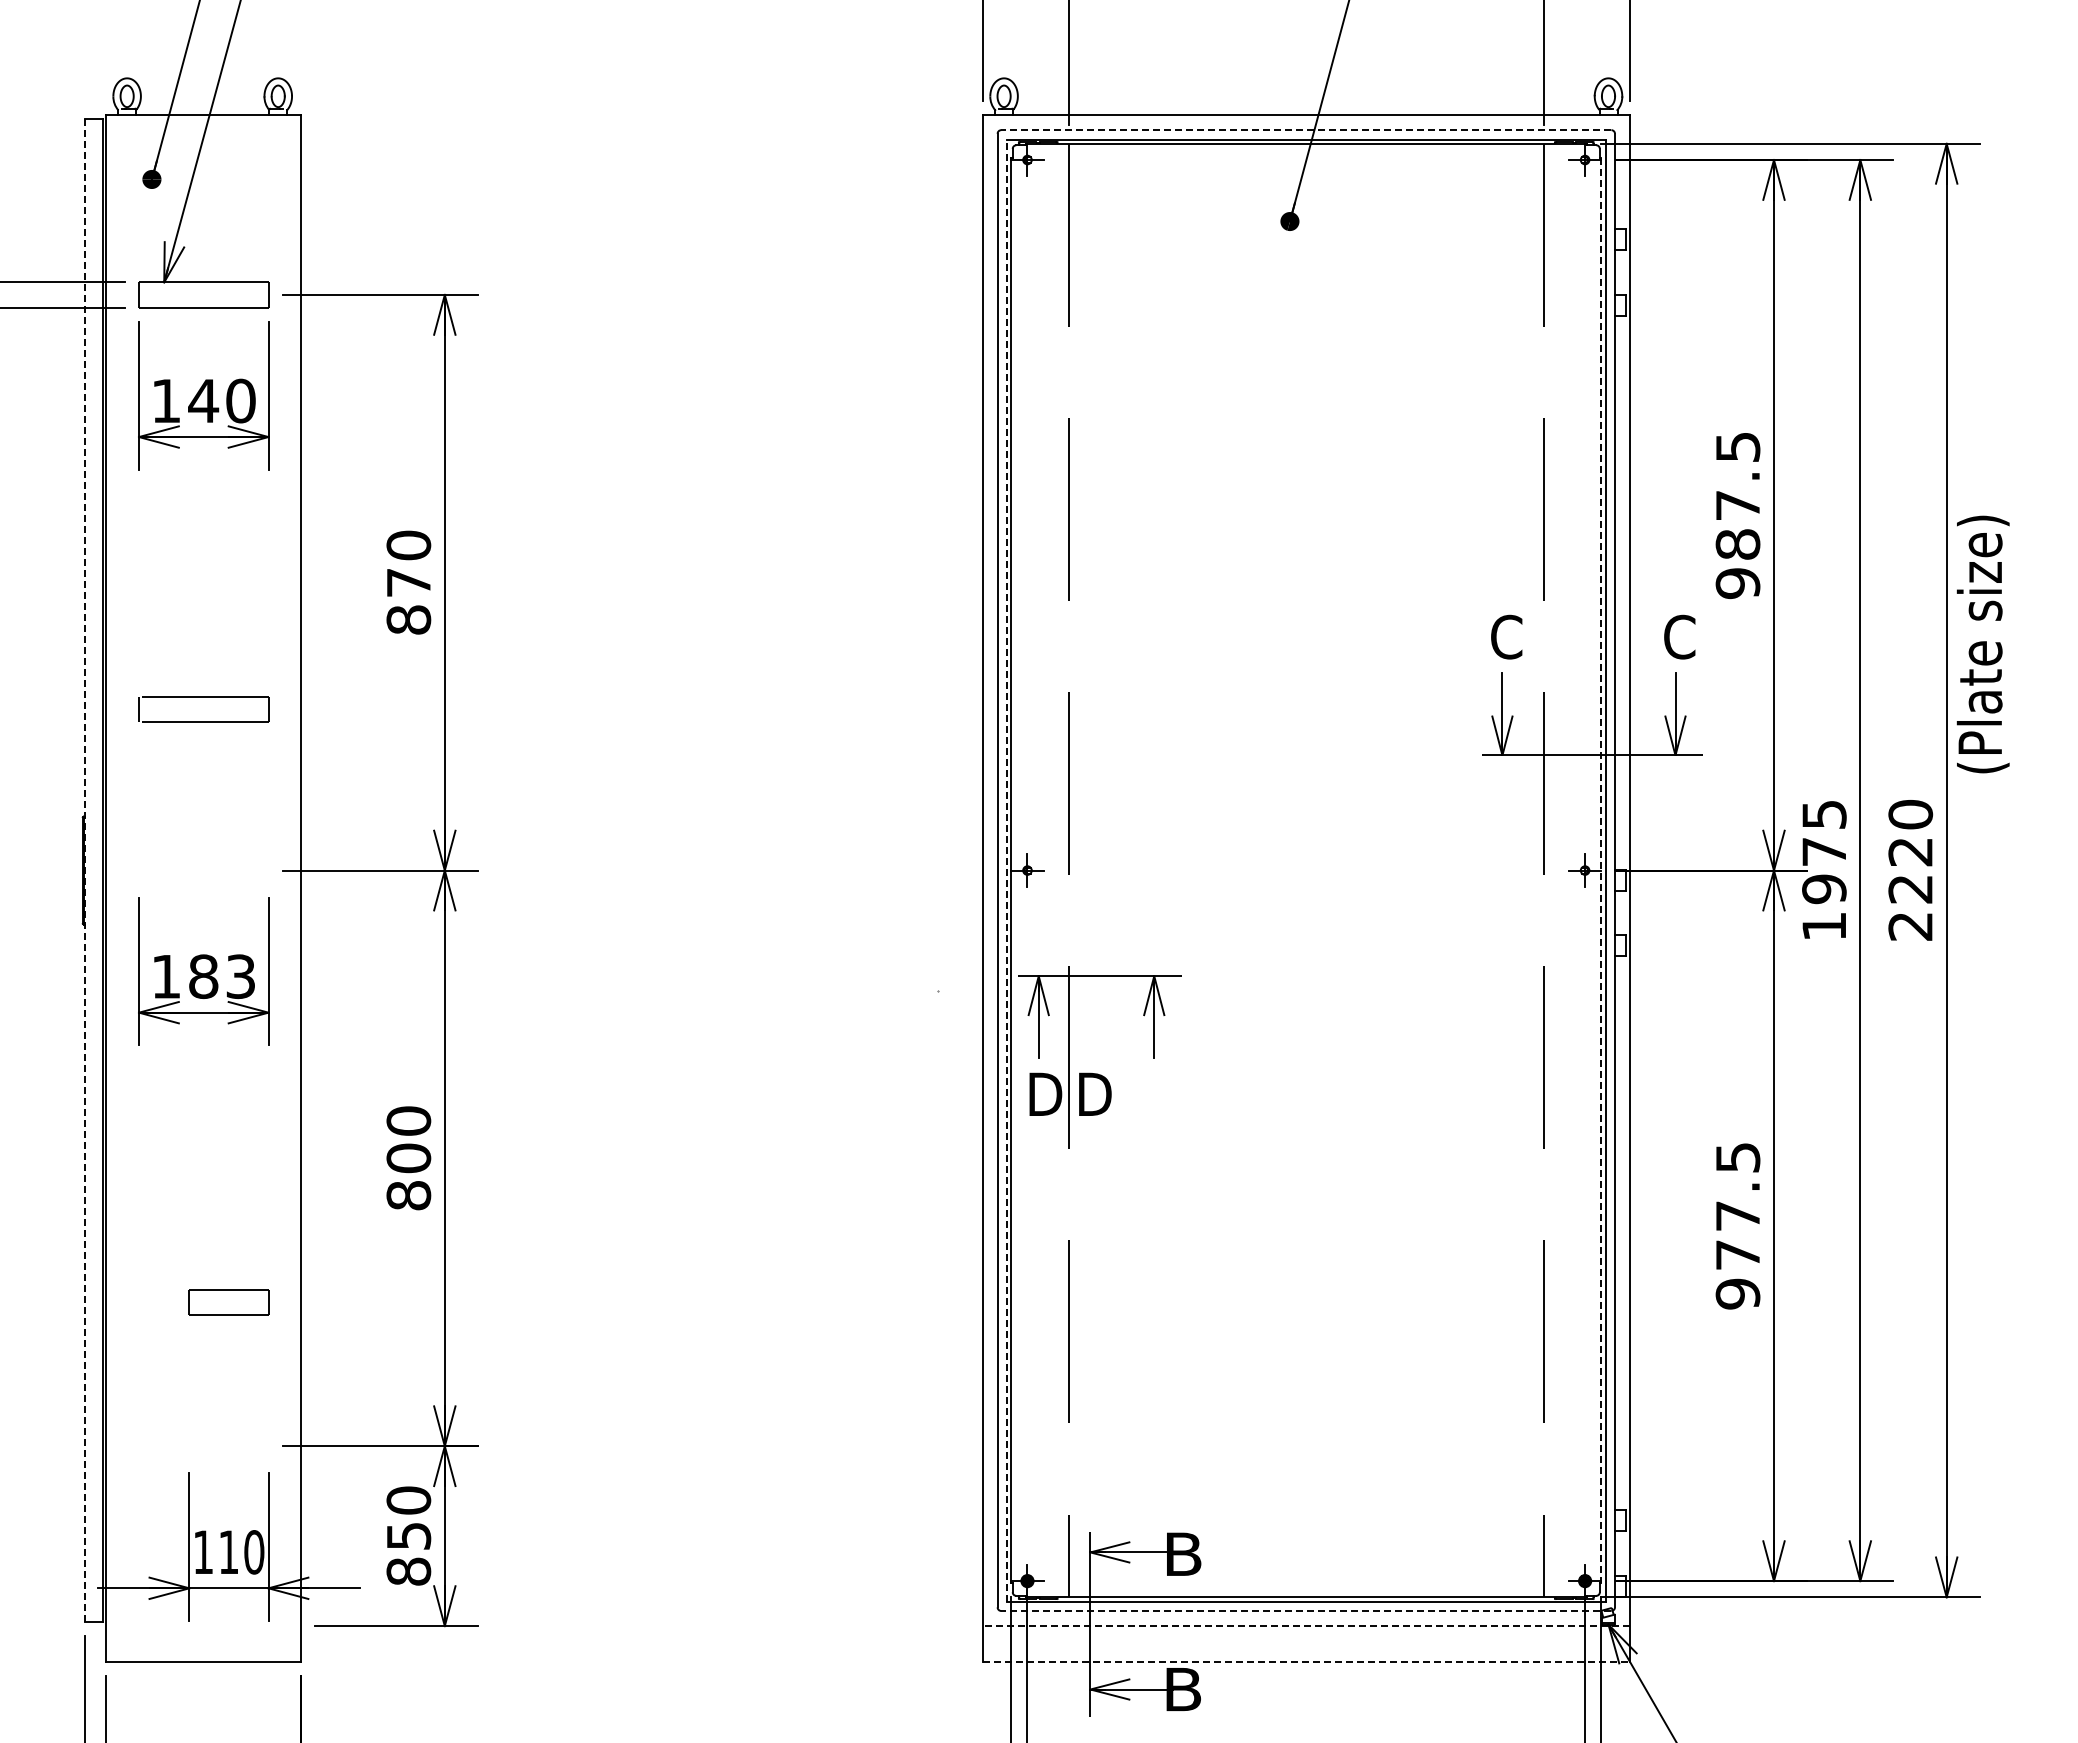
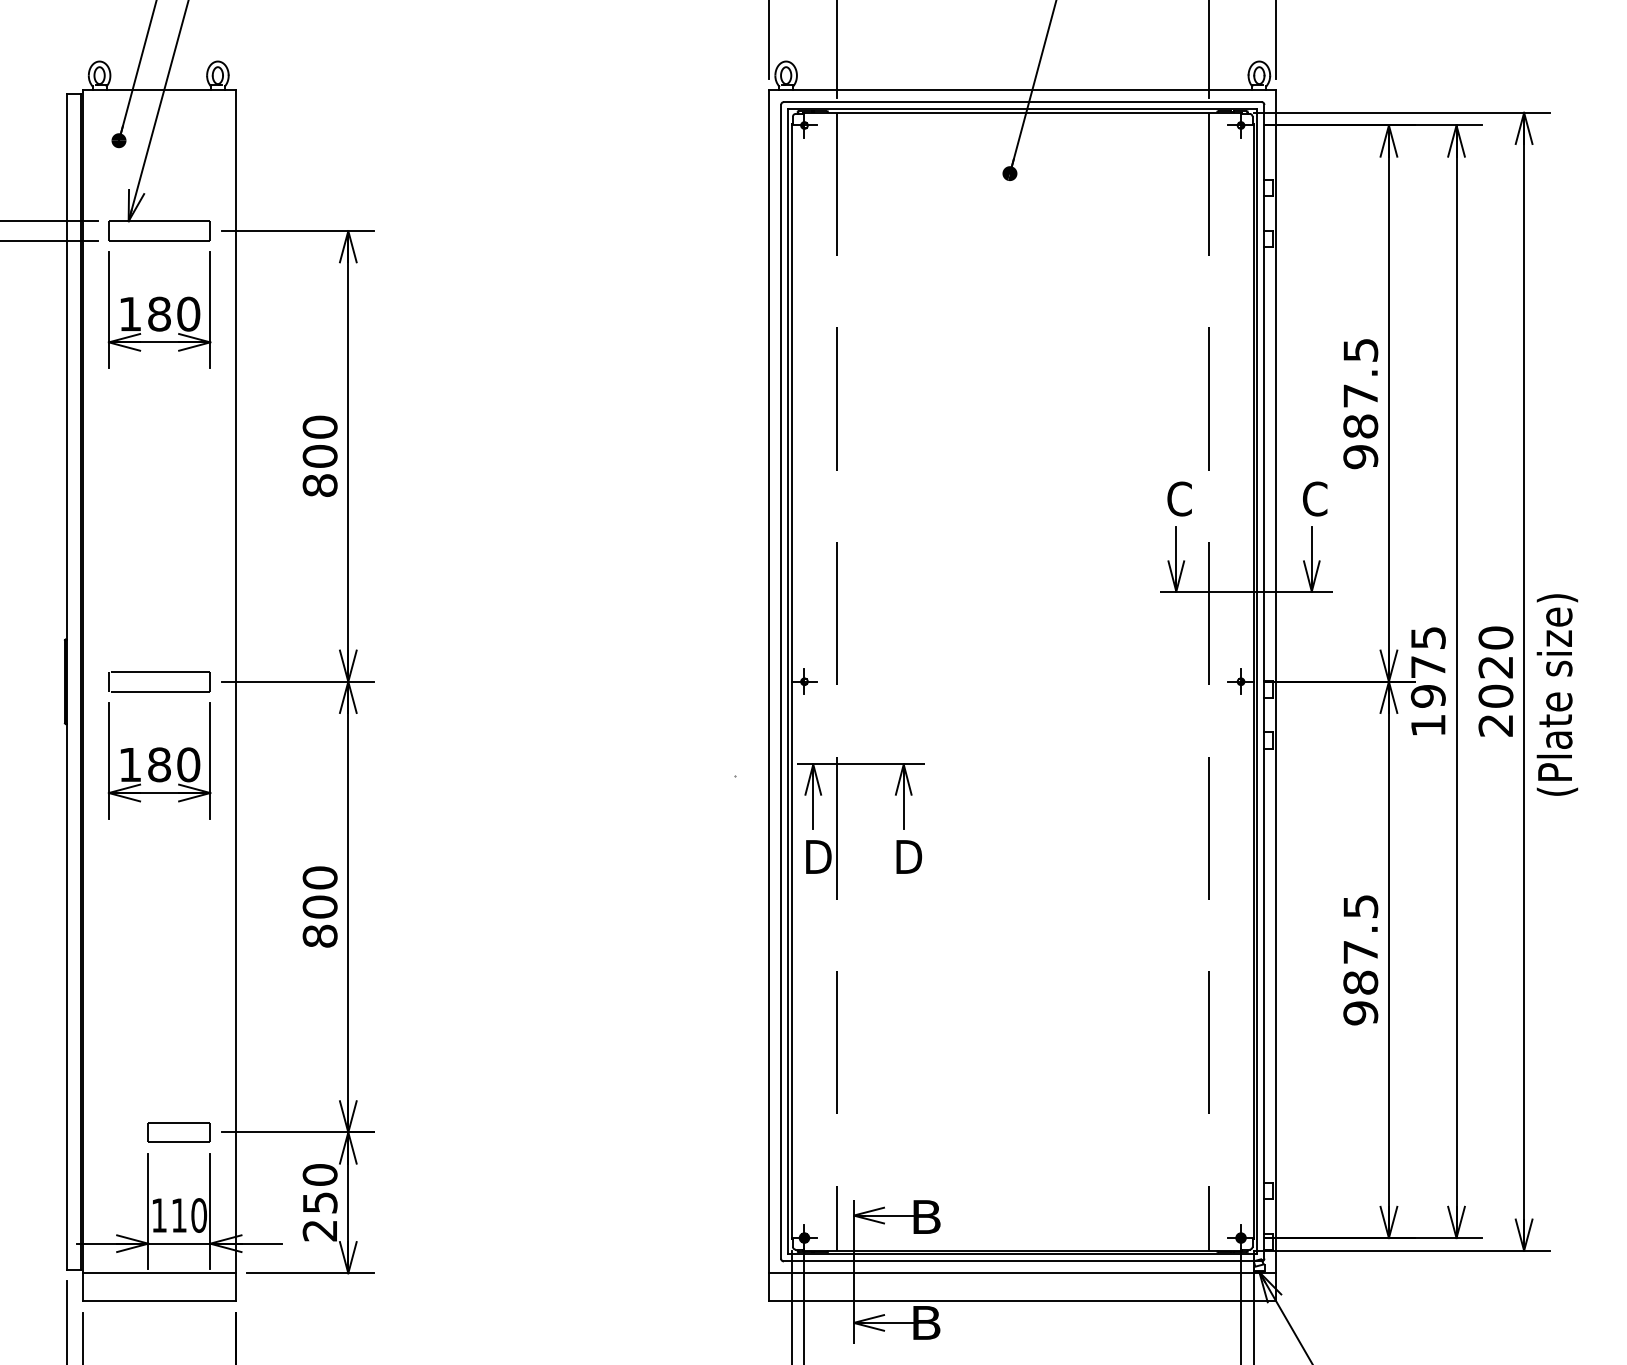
line: (1305, 130) -> (1022, 102), dashed -> solid
text: (203, 400) -> (159, 313), 140 -> 180
text: (408, 582) -> (319, 456), 870 -> 800
text: (1982, 644) -> (1556, 695), moved
part: (203, 697) -> (159, 672), moved
line: (1006, 870) -> (788, 681), dashed -> solid
line: (85, 871) -> (67, 682), dashed -> solid
line: (1601, 871) -> (1253, 682), dashed -> solid
text: (1910, 888) -> (1495, 695), 2220 -> 2020
text: (240, 976) -> (188, 764), 183 -> 180
text: (1095, 1093) -> (909, 856), moved
text: (1737, 1254) -> (1360, 982), 977.5 -> 987.5
part: (228, 1302) -> (178, 1132), moved
text: (408, 1571) -> (319, 1230), 850 -> 250
line: (1305, 1610) -> (1022, 1261), dashed -> solid
line: (202, 1626) -> (158, 1273), added
line: (1306, 1626) -> (1022, 1273), dashed -> solid
line: (1306, 1662) -> (1022, 1301), dashed -> solid

